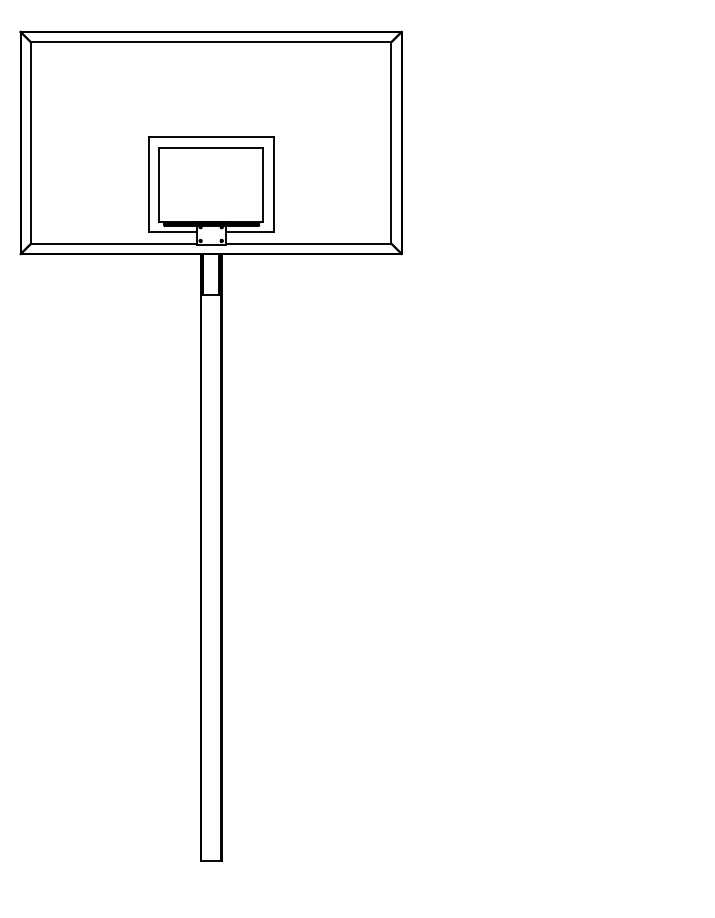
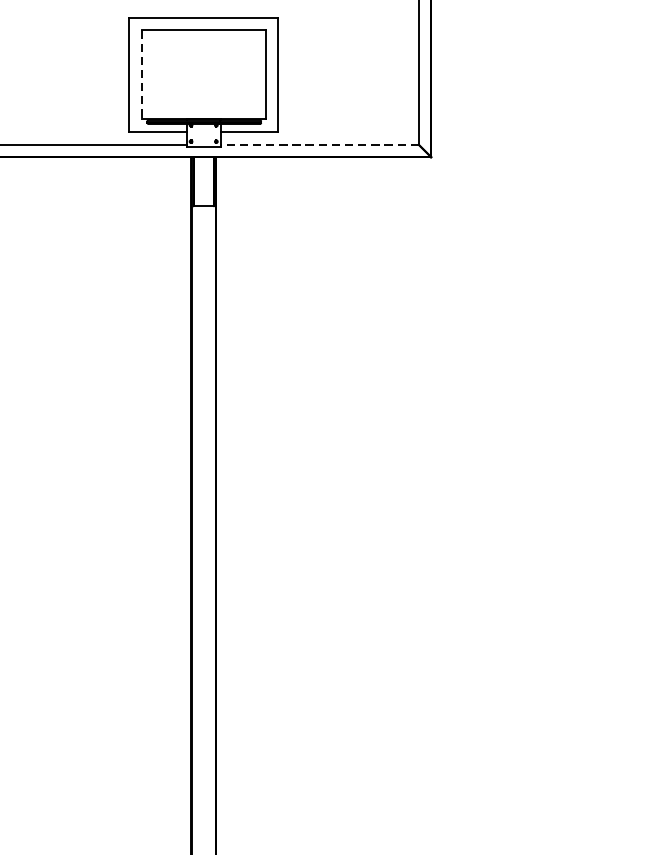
line: (159, 185) -> (141, 75), solid -> dashed
line: (308, 243) -> (319, 144), solid -> dashed

